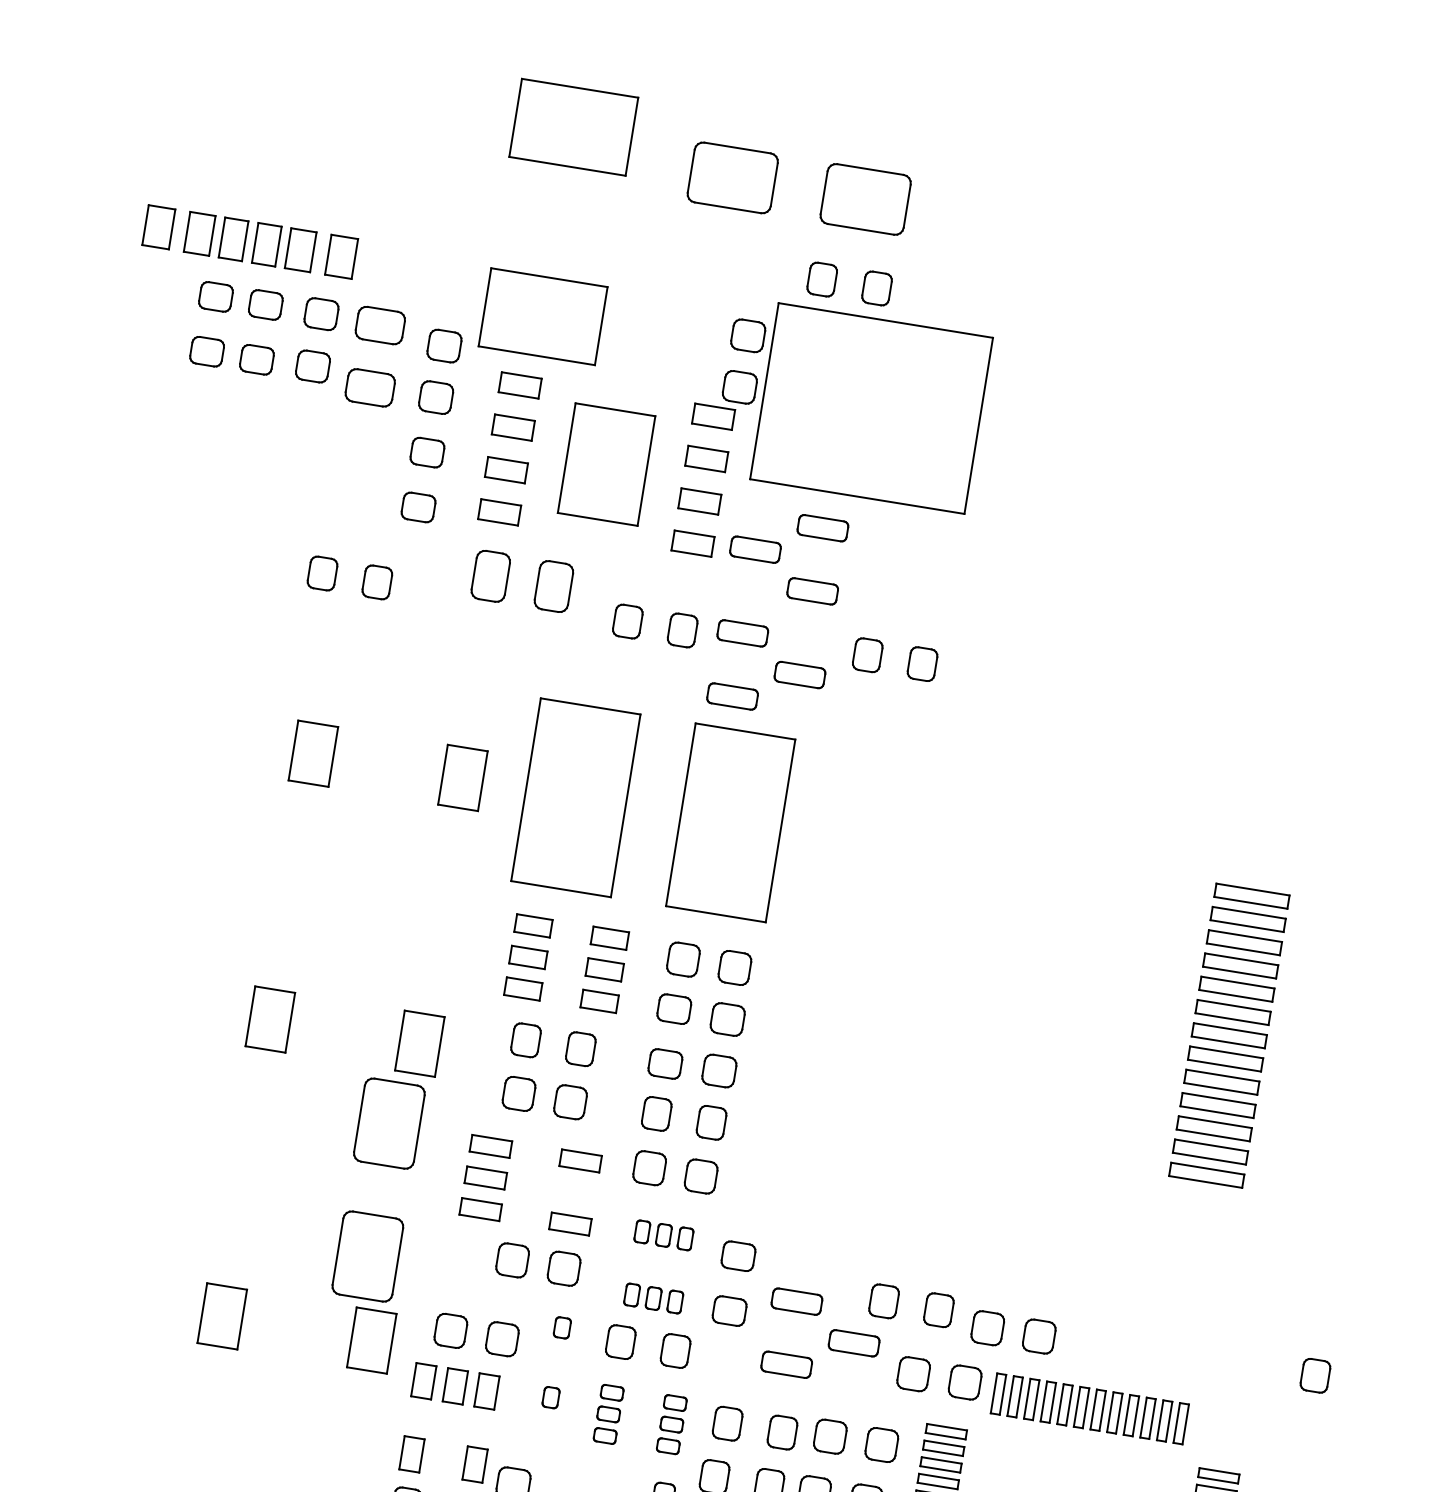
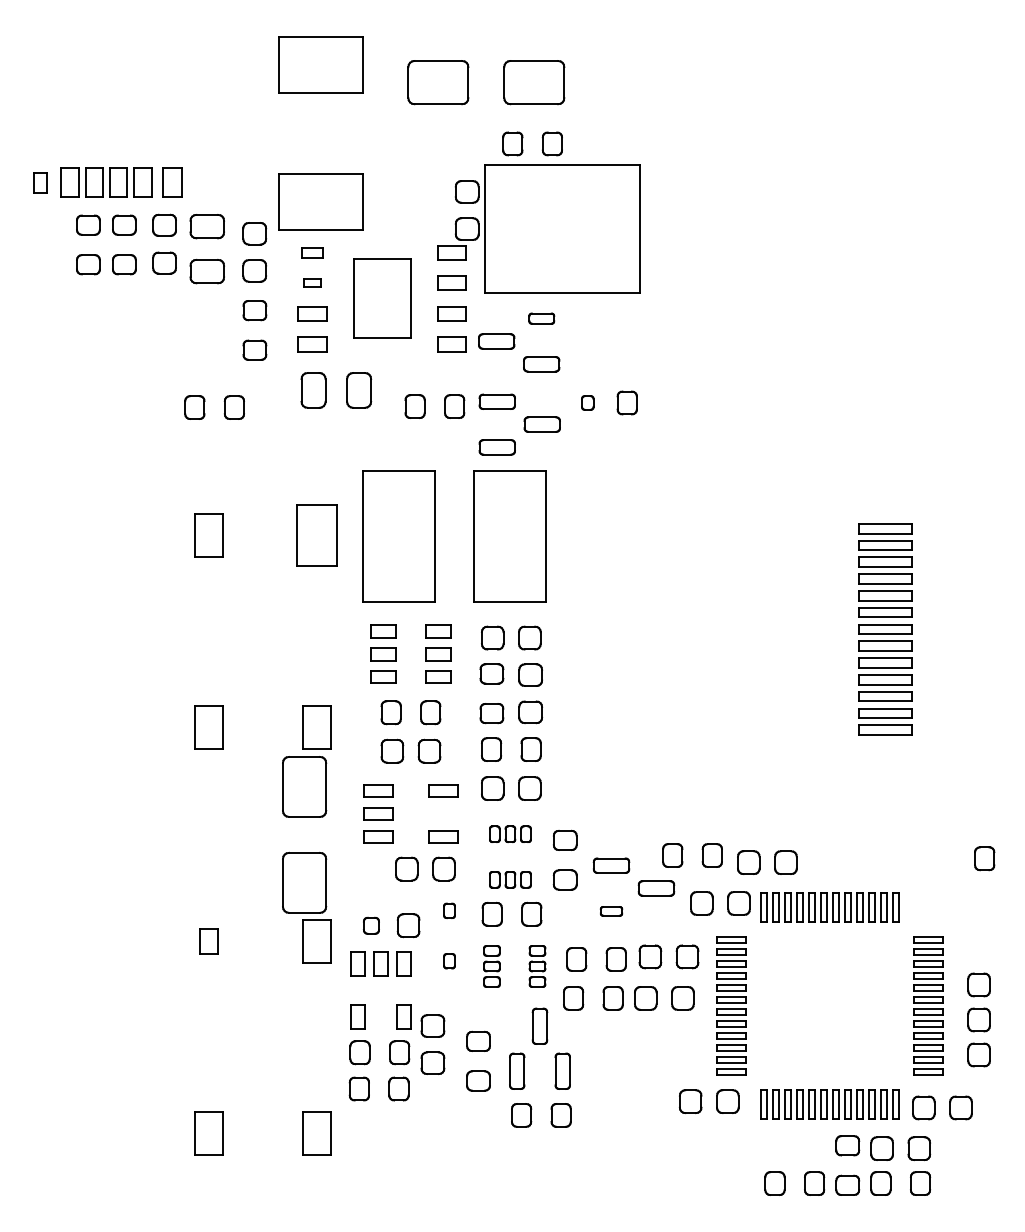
part: (159, 227) -> (40, 182), size x0.7
part: (520, 385) -> (312, 252), size x0.7
part: (513, 426) -> (312, 282), size x0.6
part: (822, 527) -> (541, 318), size x0.7
part: (867, 654) -> (587, 402), size x0.6
part: (462, 777) -> (316, 535), size x1.4
part: (221, 1316) -> (208, 941), size x0.6
part: (451, 1330) -> (371, 925), size x0.7
part: (786, 1365) -> (611, 911), size x0.6

